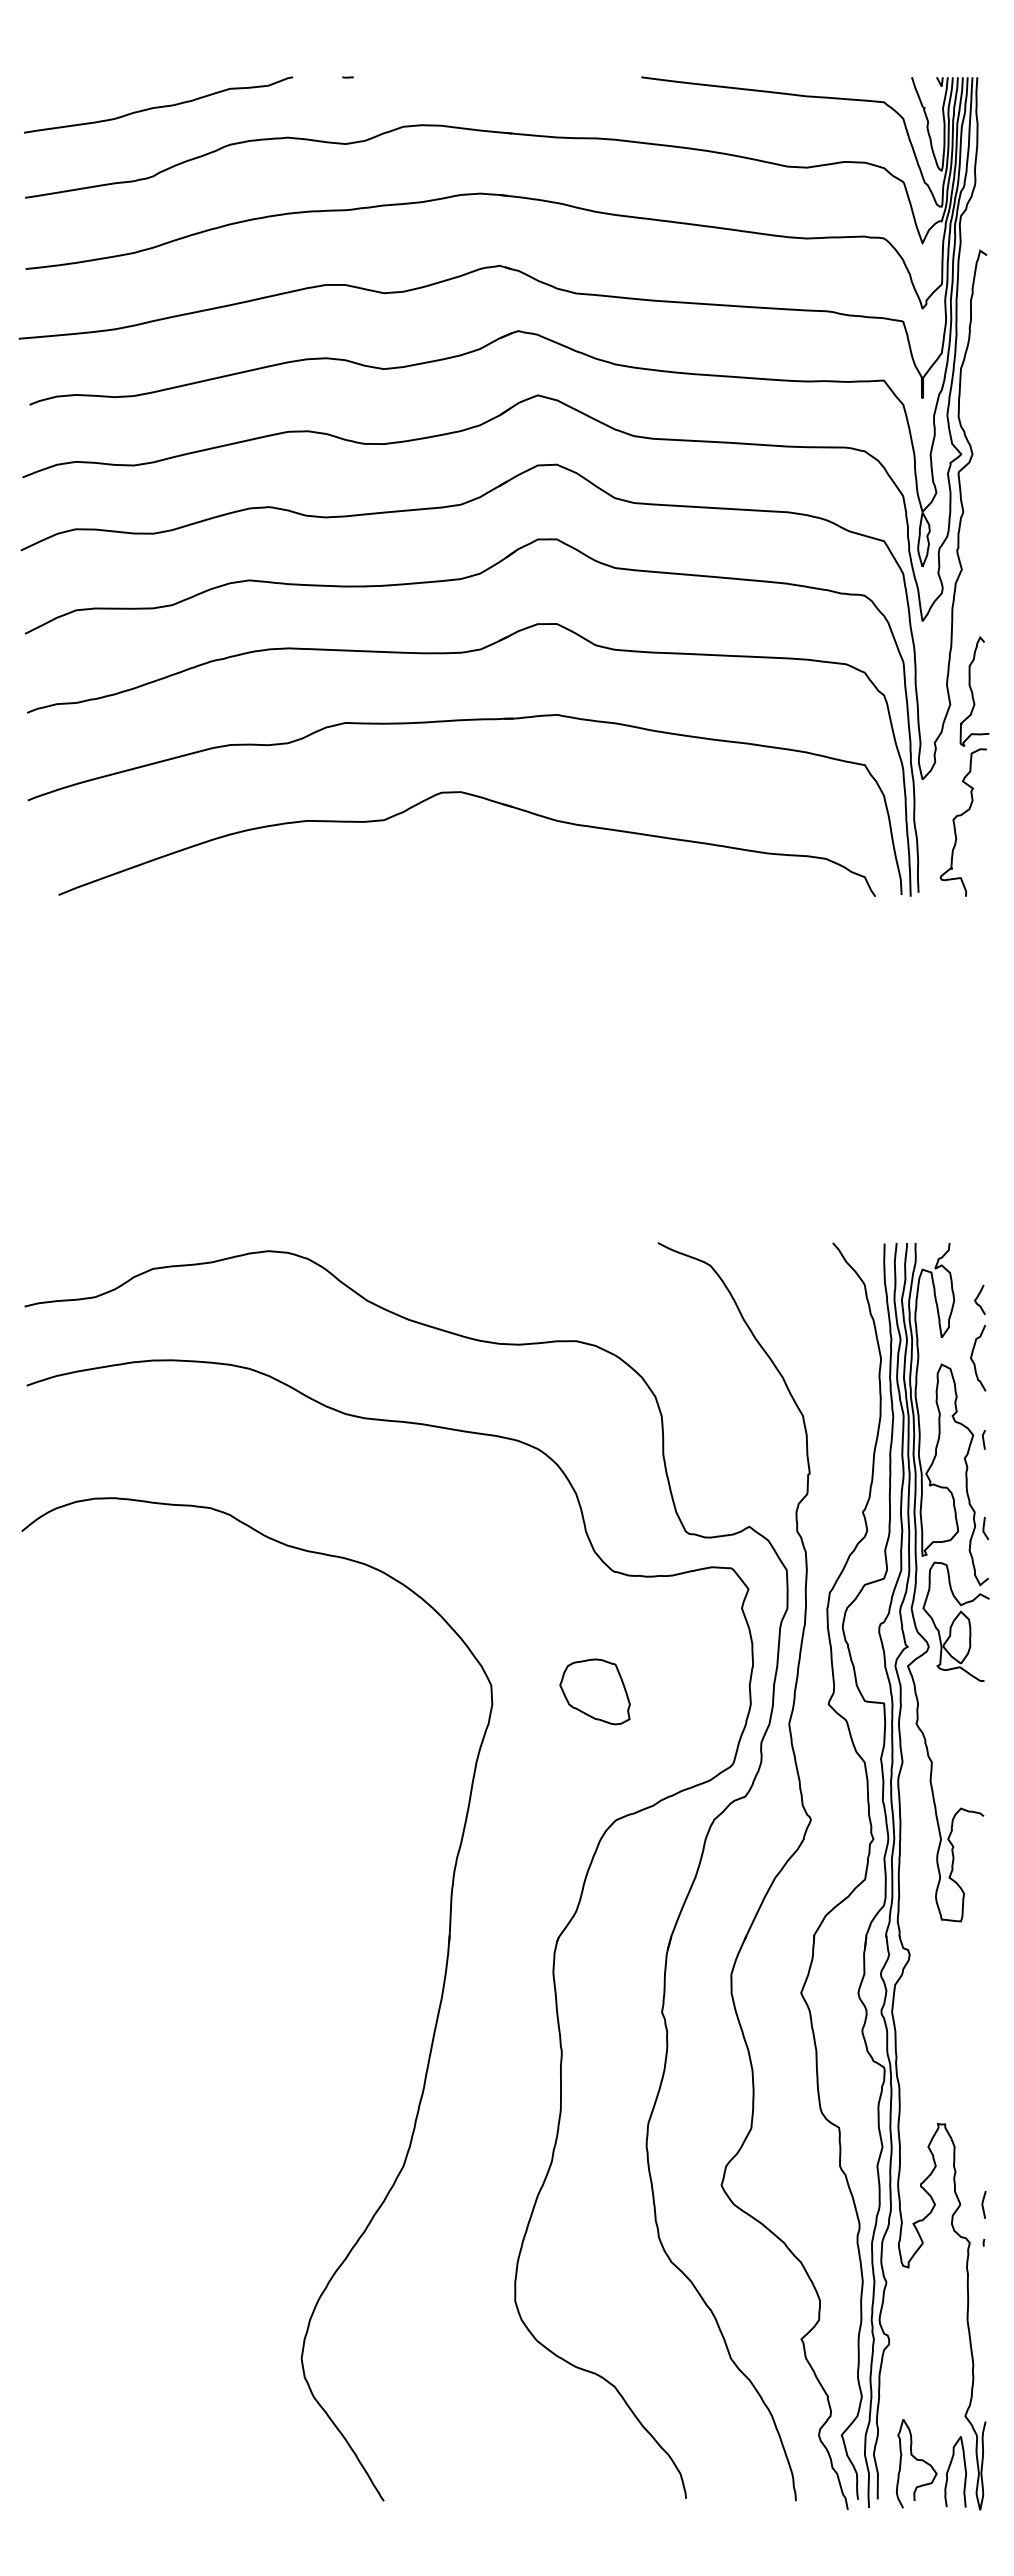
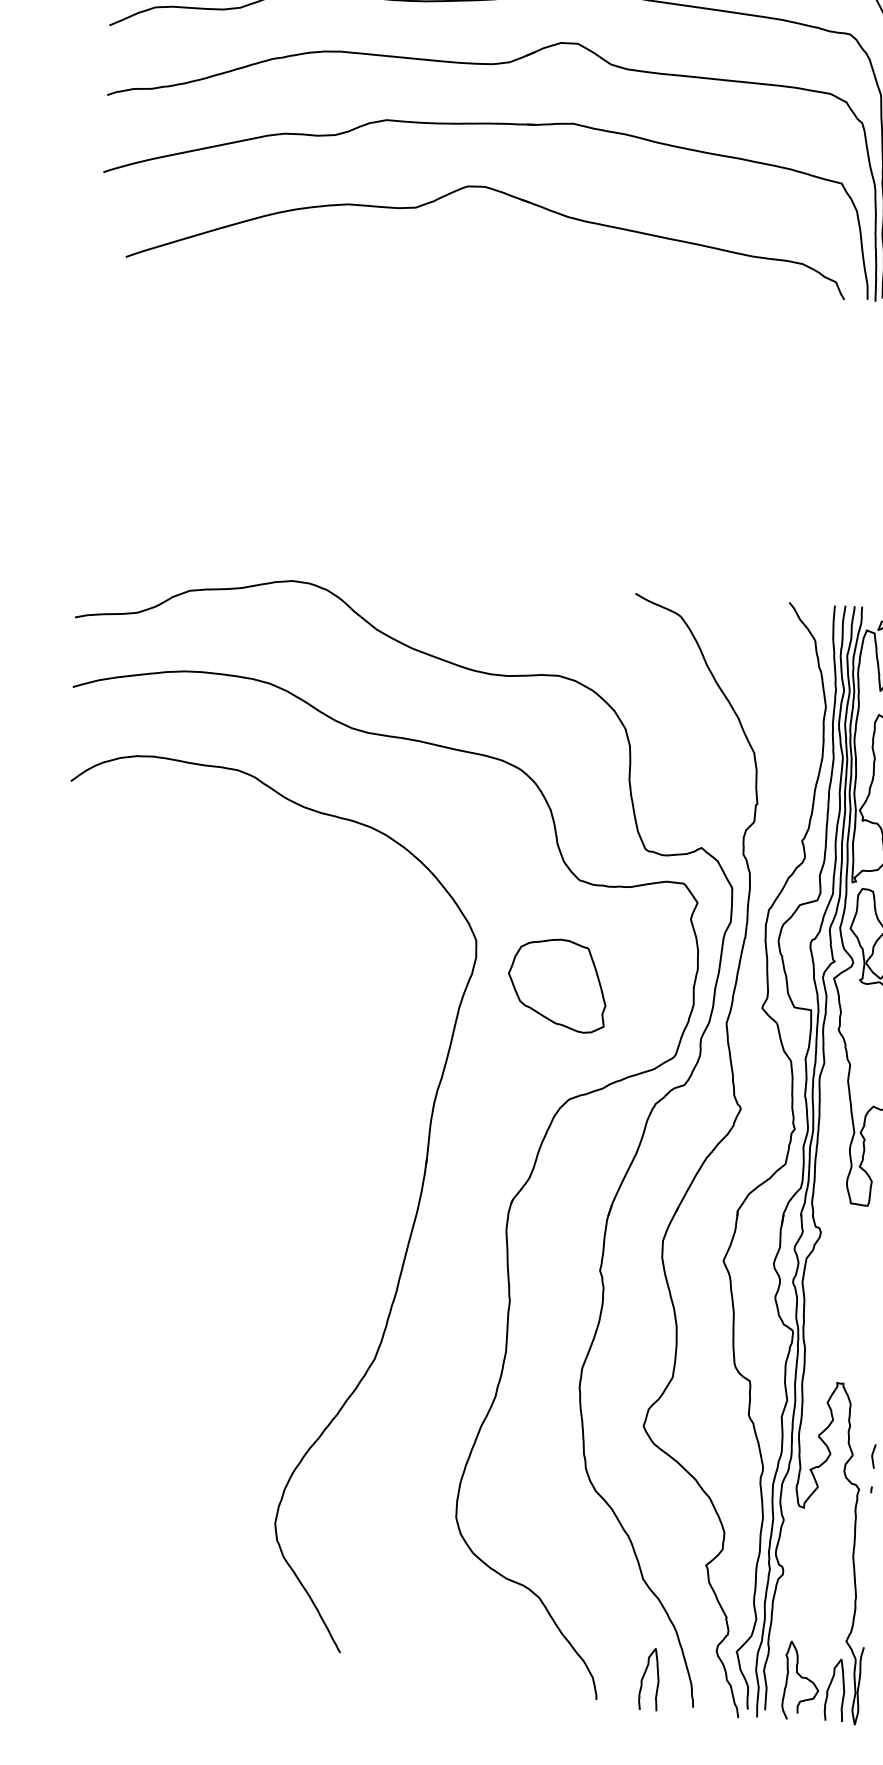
part: (594, 1691) -> (556, 985), size x1.6
part: (432, 2036) -> (406, 1246), moved
curve: (738, 2469) -> (644, 1676), added

